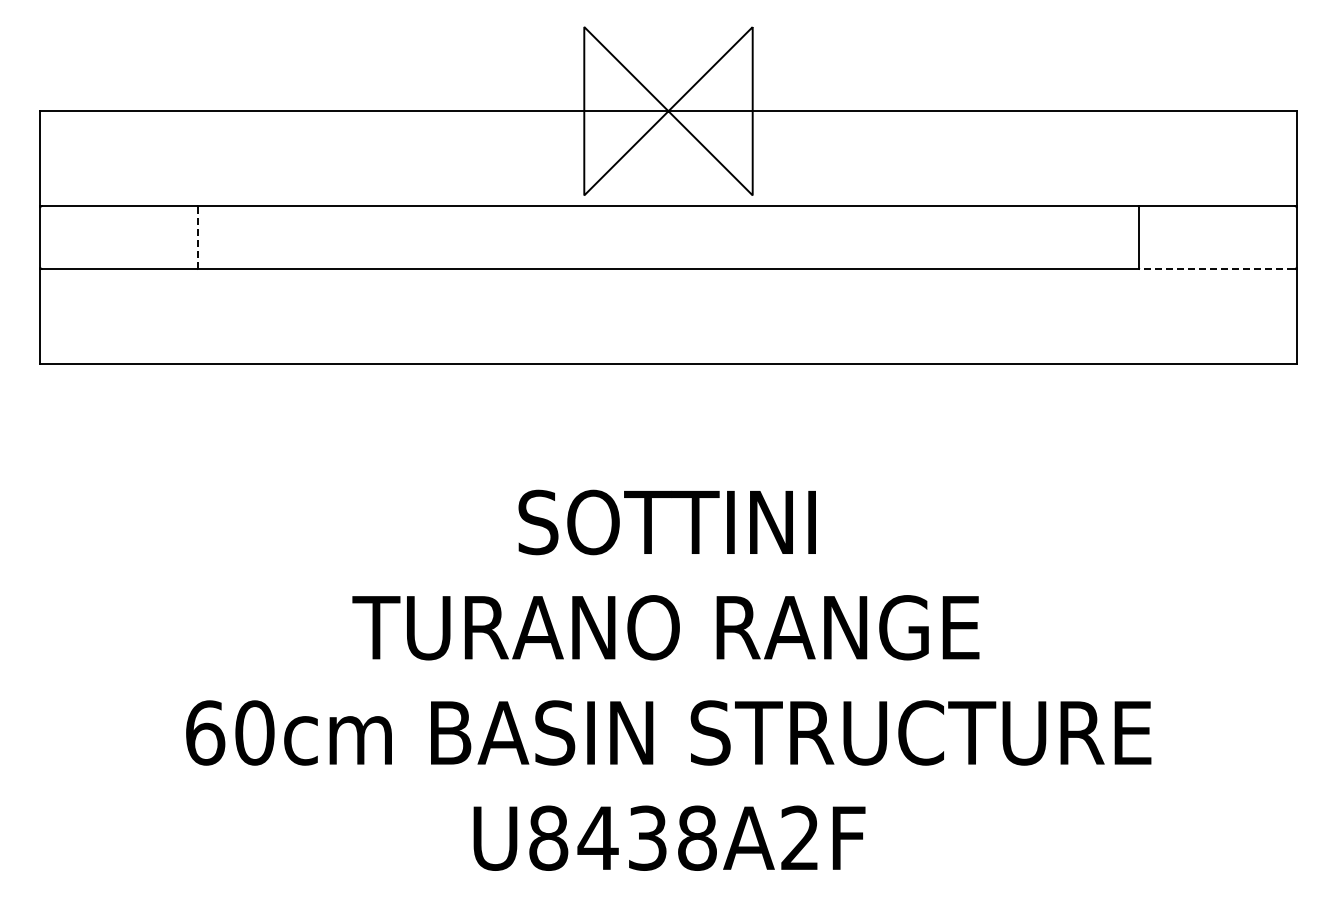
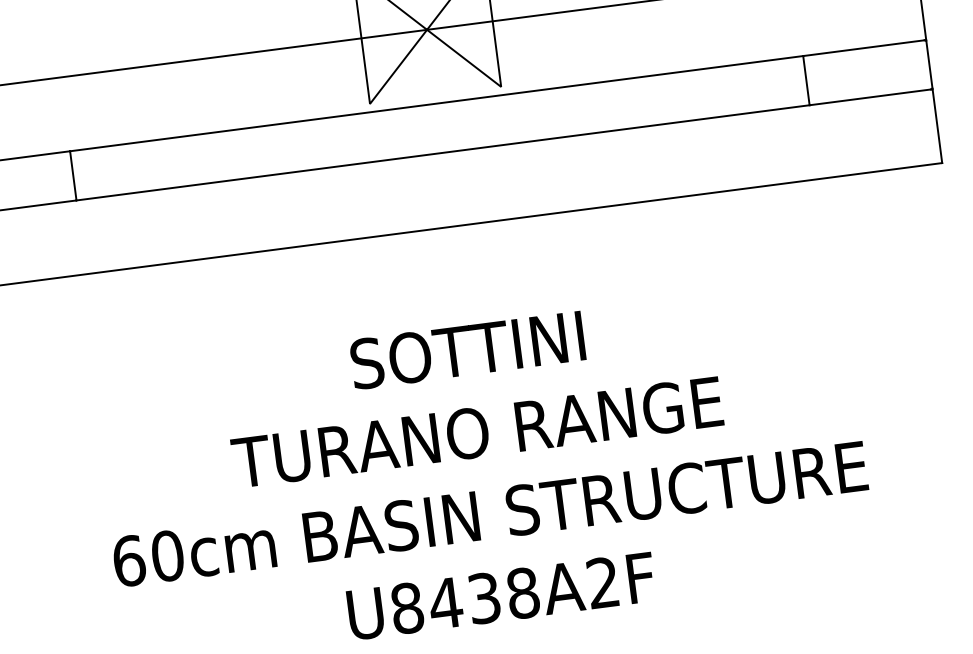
line: (197, 237) -> (72, 175), dashed -> solid
line: (1216, 269) -> (870, 97), dashed -> solid

